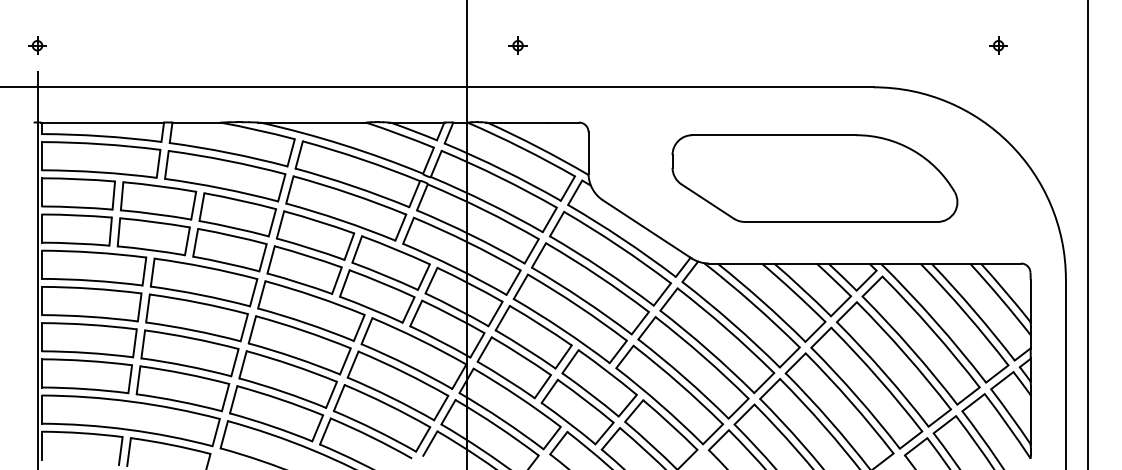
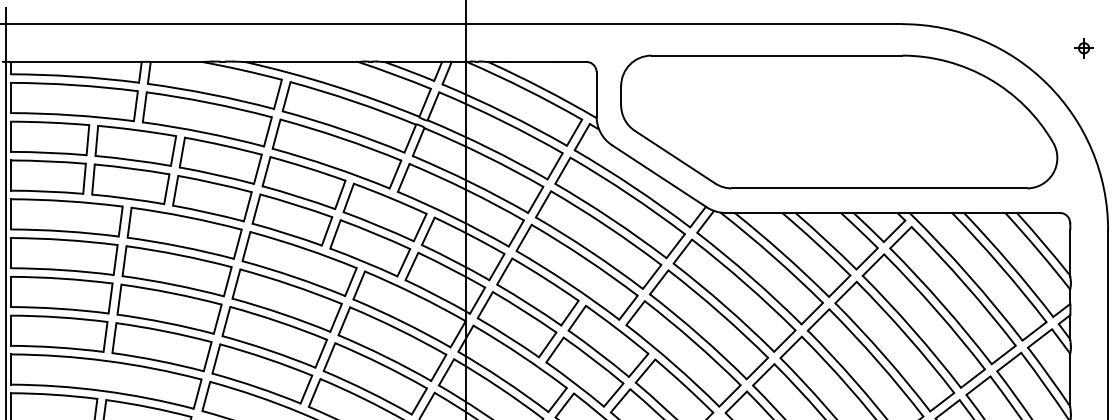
part: (1043, 109) -> (1084, 47), added
part: (814, 178) -> (838, 121), size x1.43

